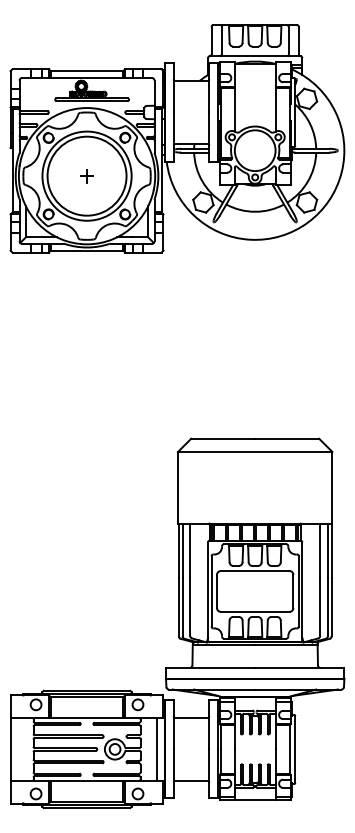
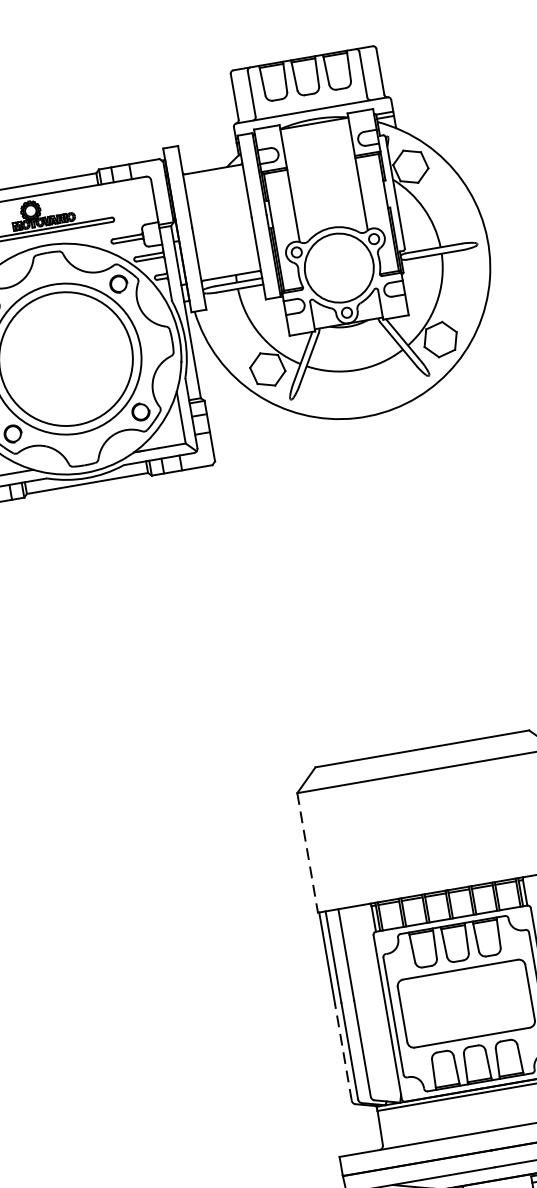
part: (86, 176) -> (65, 359), removed
line: (178, 487) -> (308, 852), solid -> dashed
line: (178, 607) -> (342, 1052), solid -> dashed

